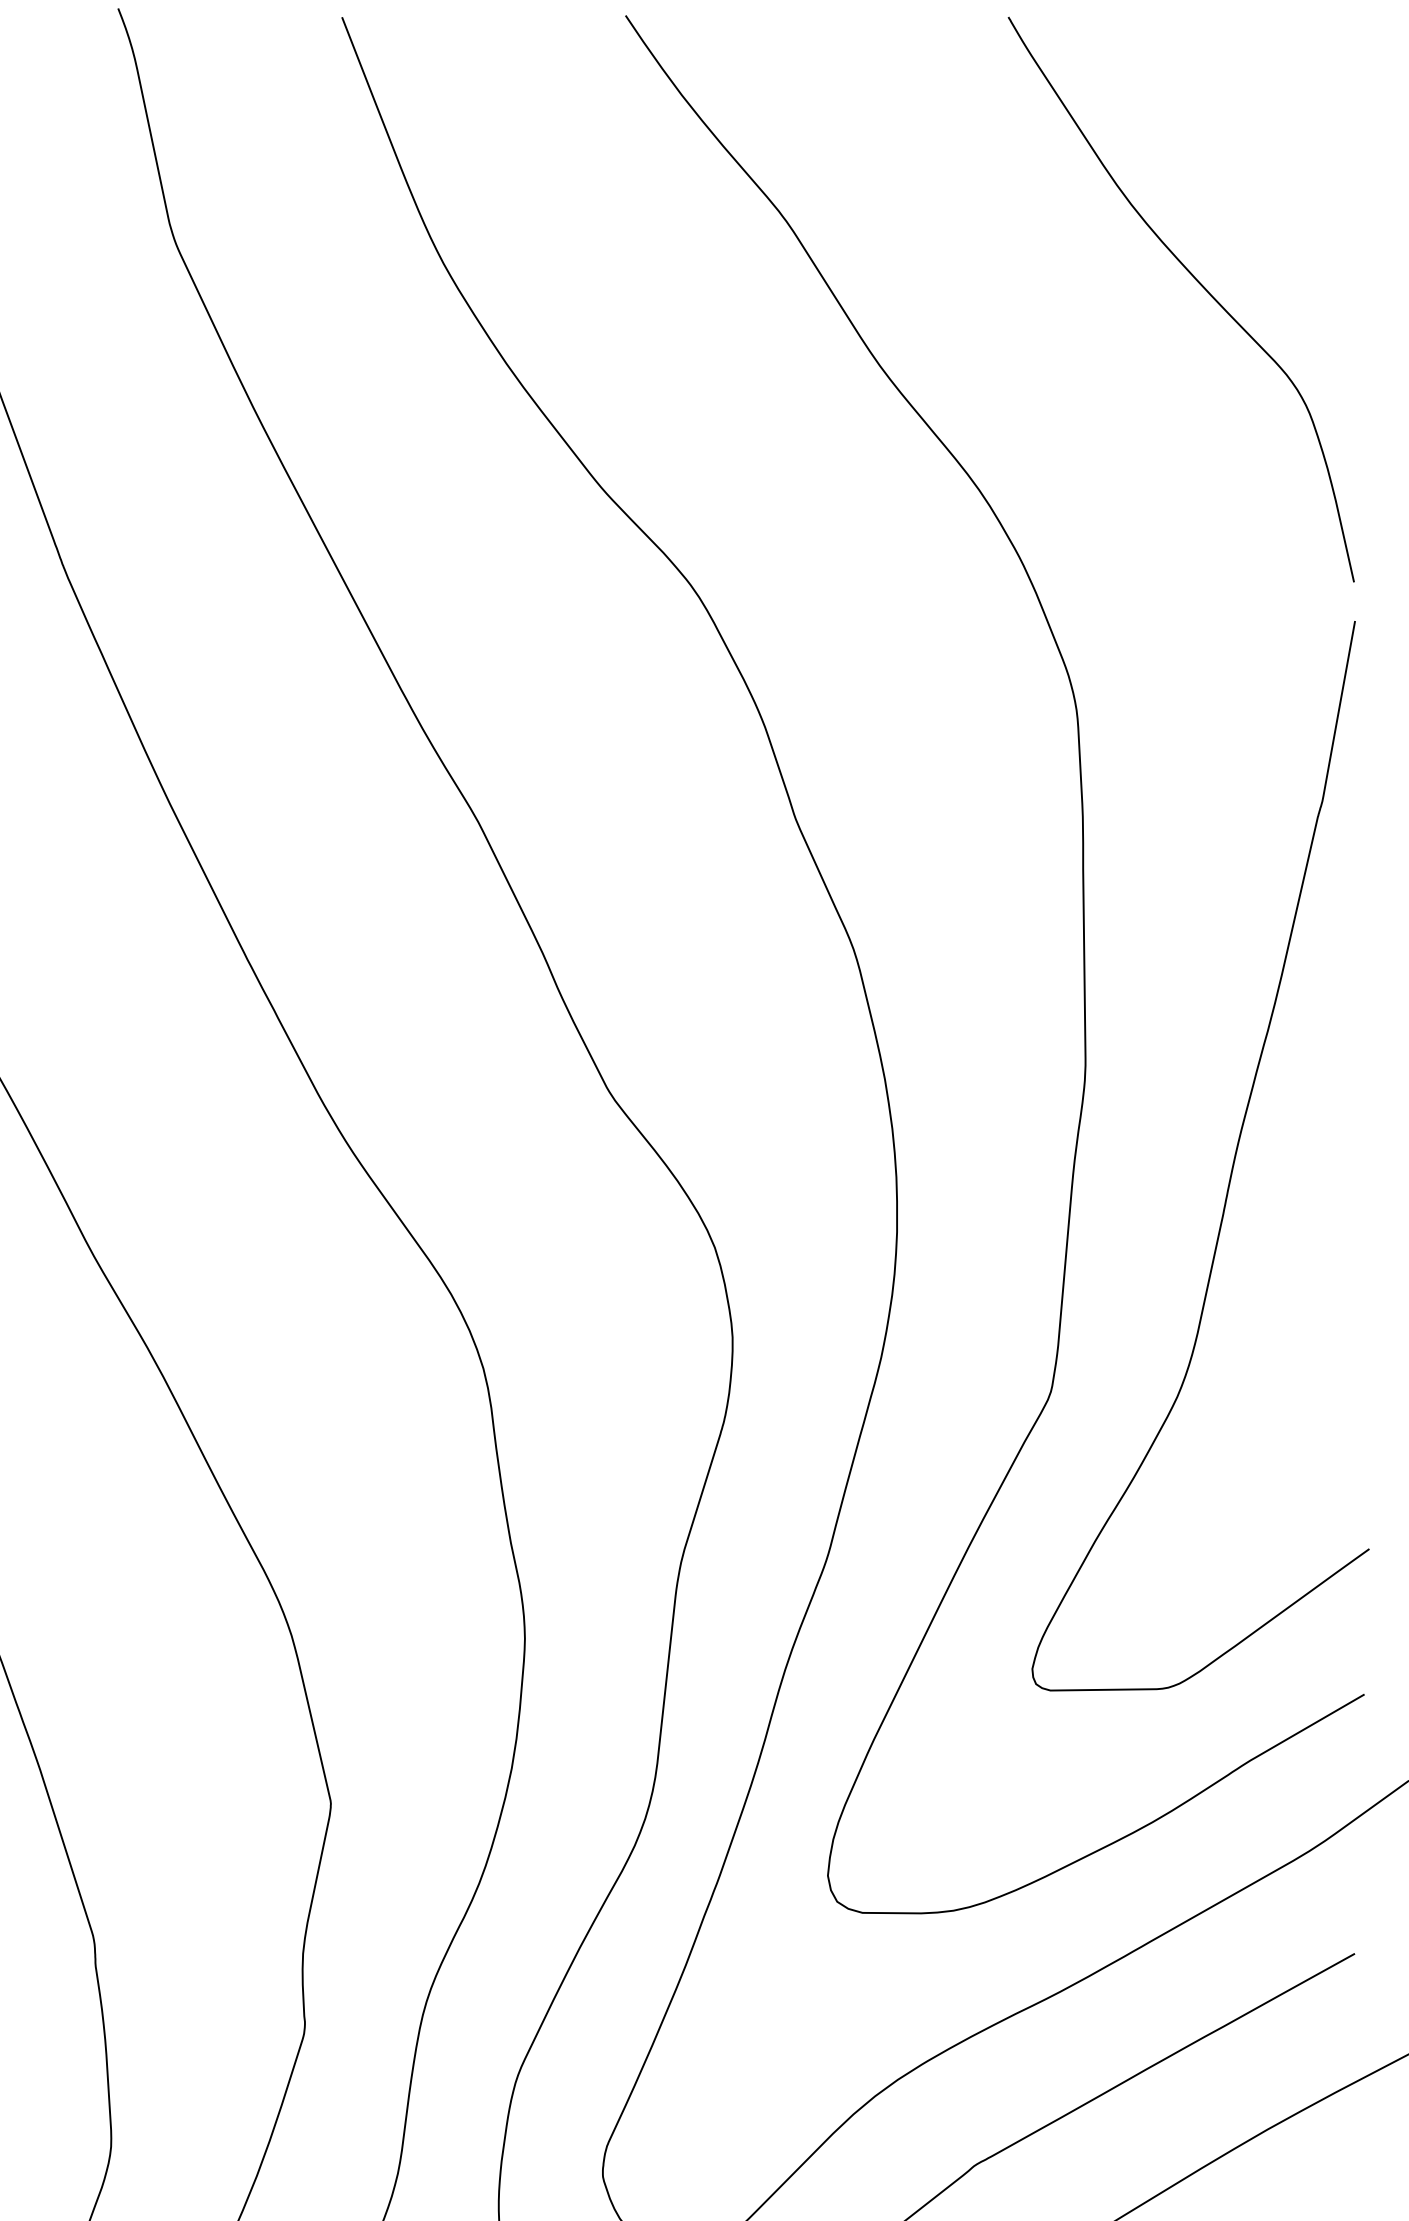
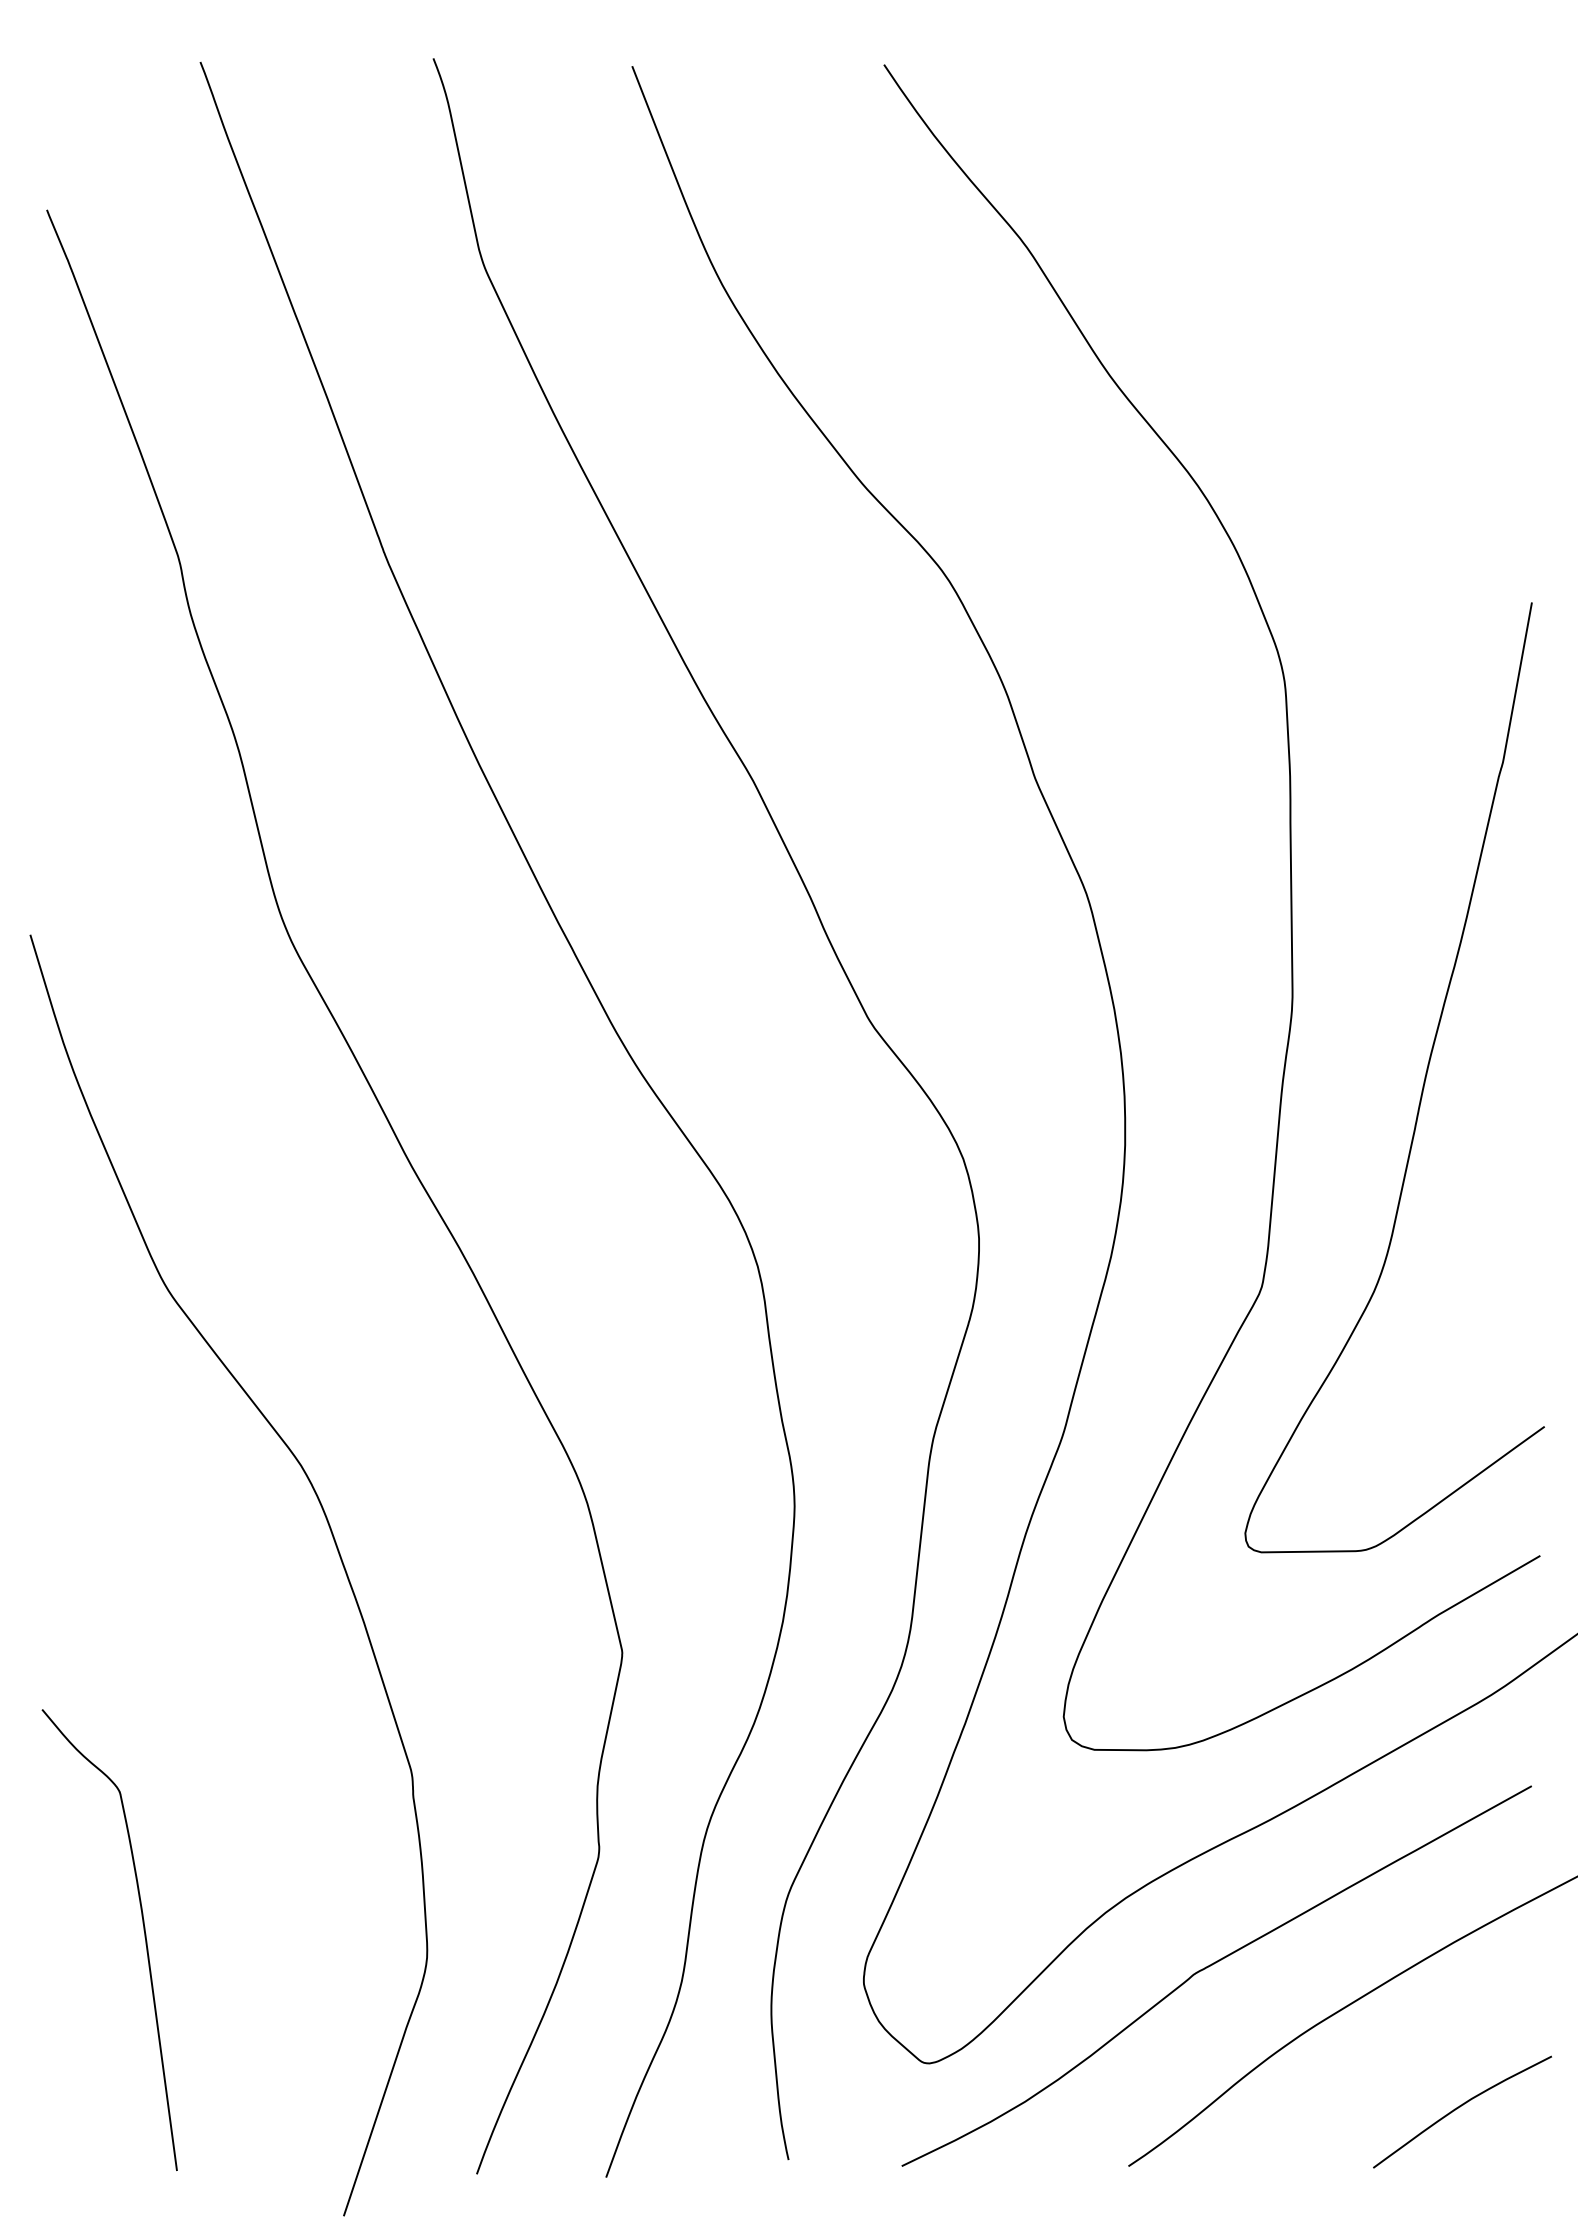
curve: (1196, 282) -> (1391, 301), removed

